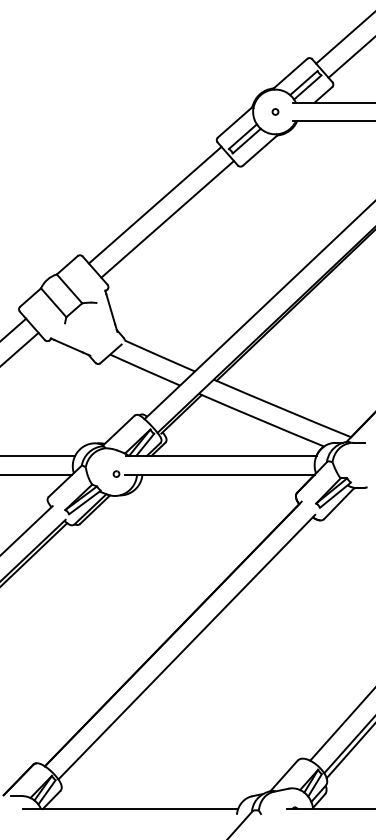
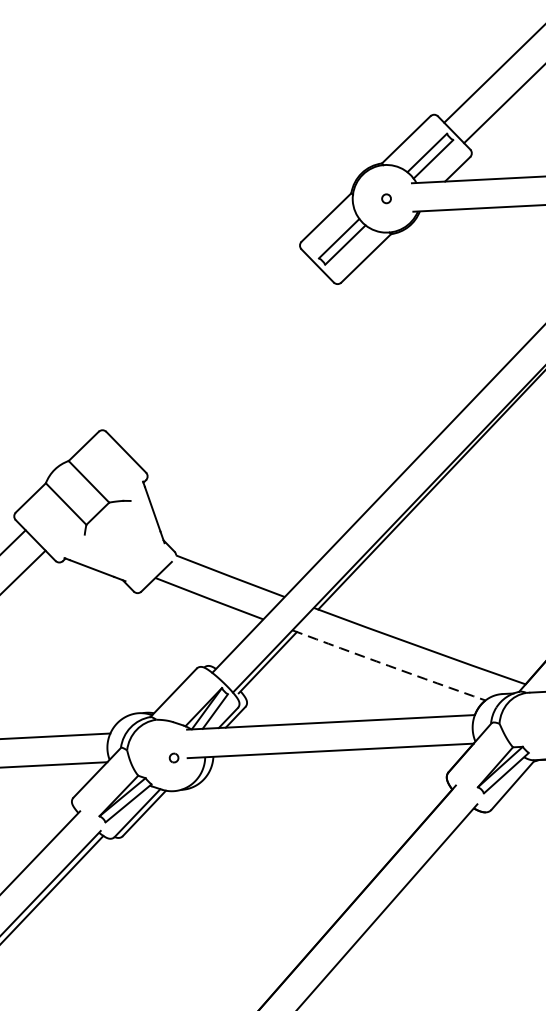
line: (154, 204) -> (210, 347), removed
line: (167, 219) -> (231, 369), removed
arc: (261, 420) -> (389, 665), solid -> dashed

